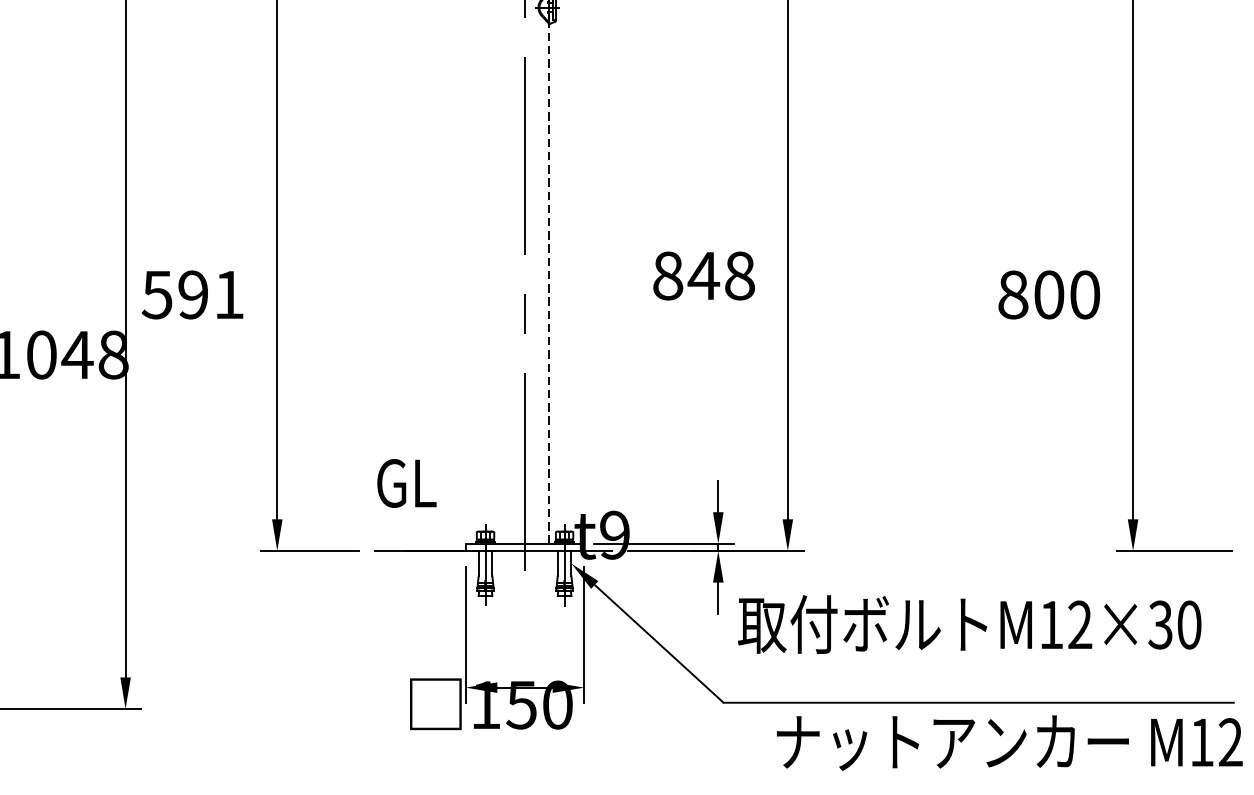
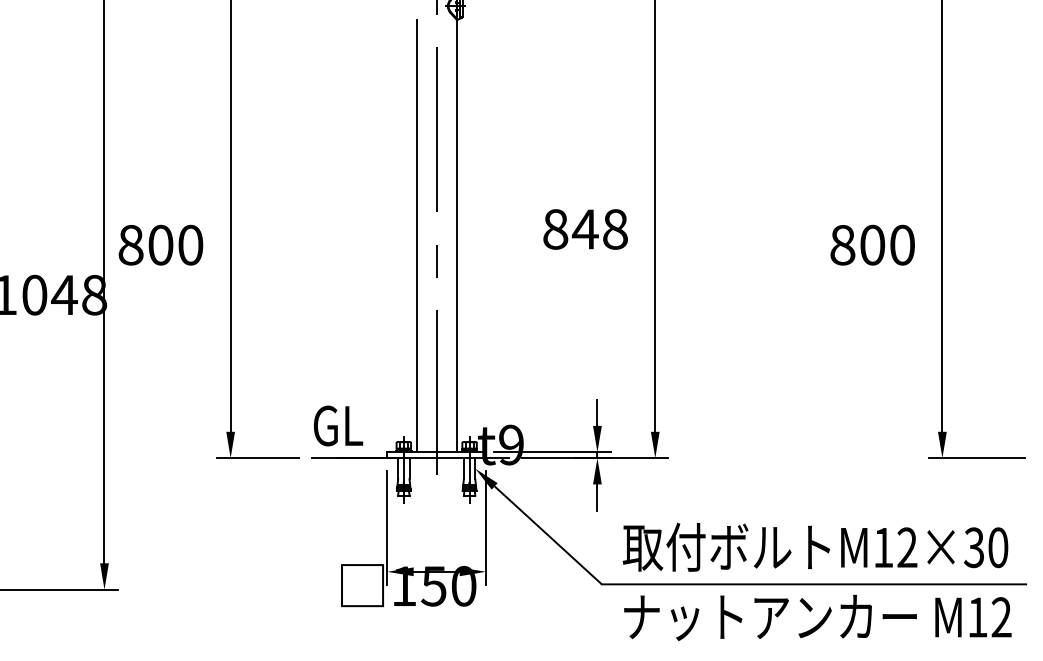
line: (500, 283) -> (416, 235), added
line: (548, 283) -> (456, 235), dashed -> solid
text: (192, 294) -> (160, 244), 591 -> 800
text: (406, 482) -> (338, 425), moved
text: (969, 623) -> (815, 546), moved
text: (1009, 742) -> (817, 617), moved

